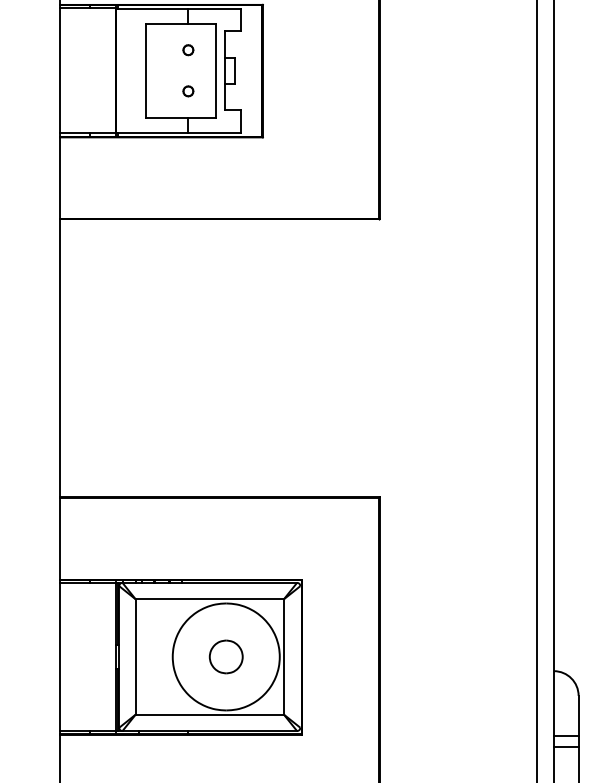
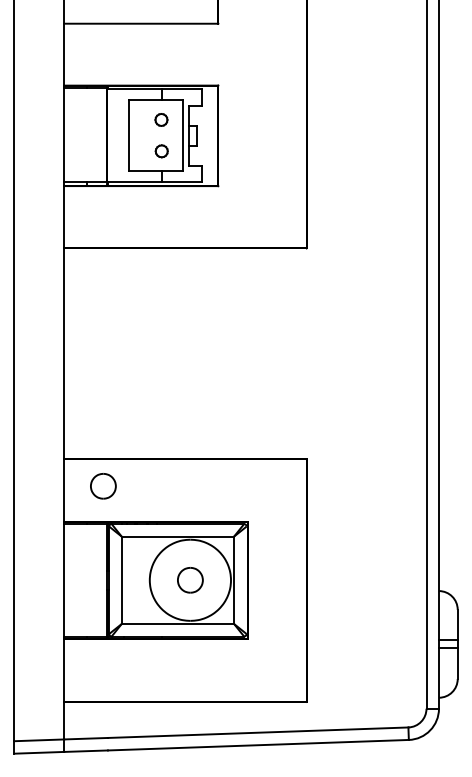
part: (188, 49) -> (161, 119), size x1.6
part: (188, 90) -> (161, 150), size x1.6
part: (111, 533) -> (103, 486), added

